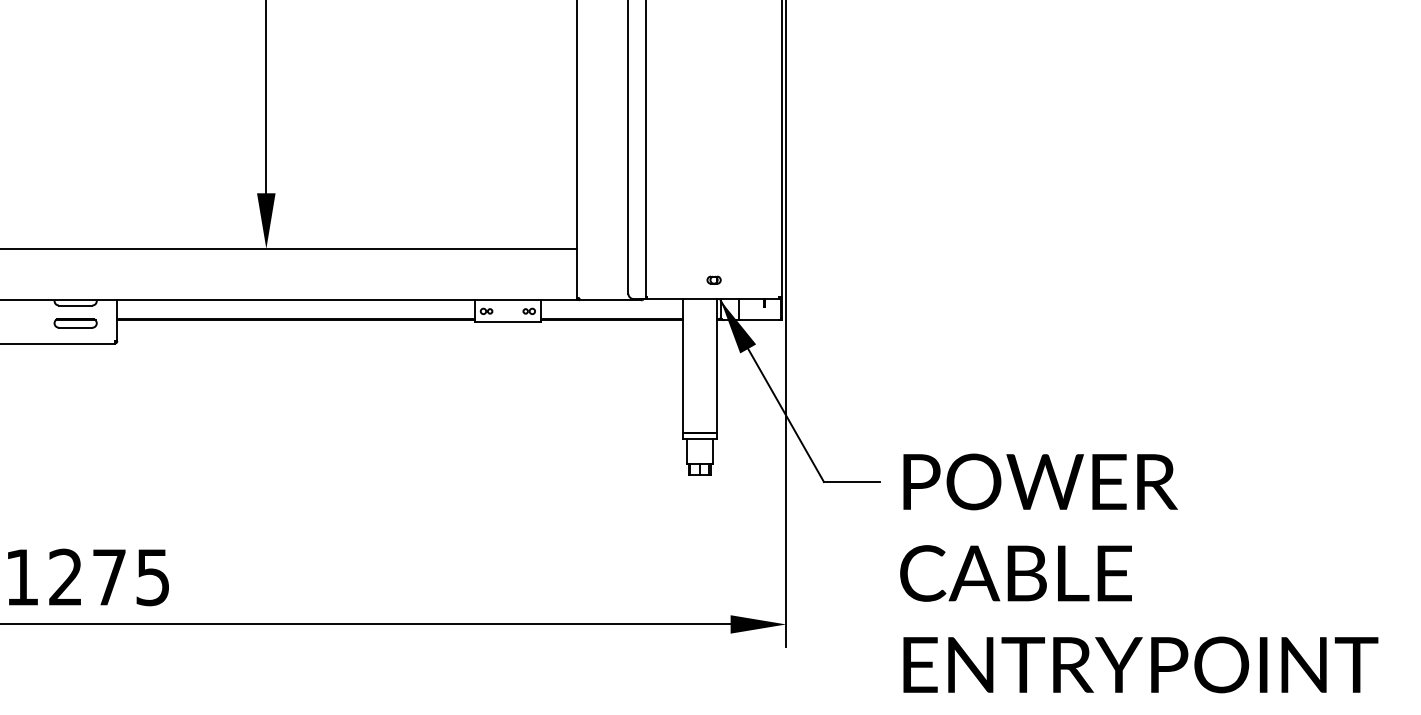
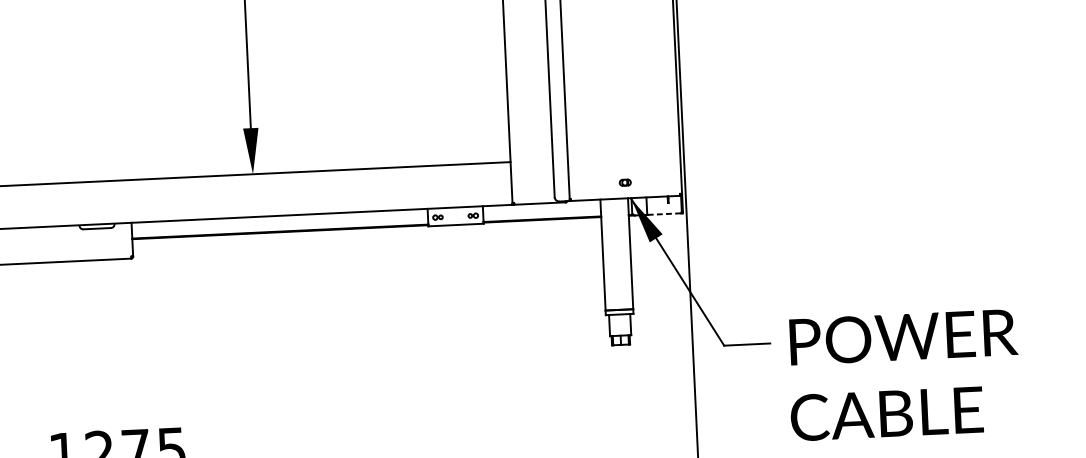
line: (759, 320) -> (664, 214), solid -> dashed
part: (75, 323) -> (97, 243), removed

